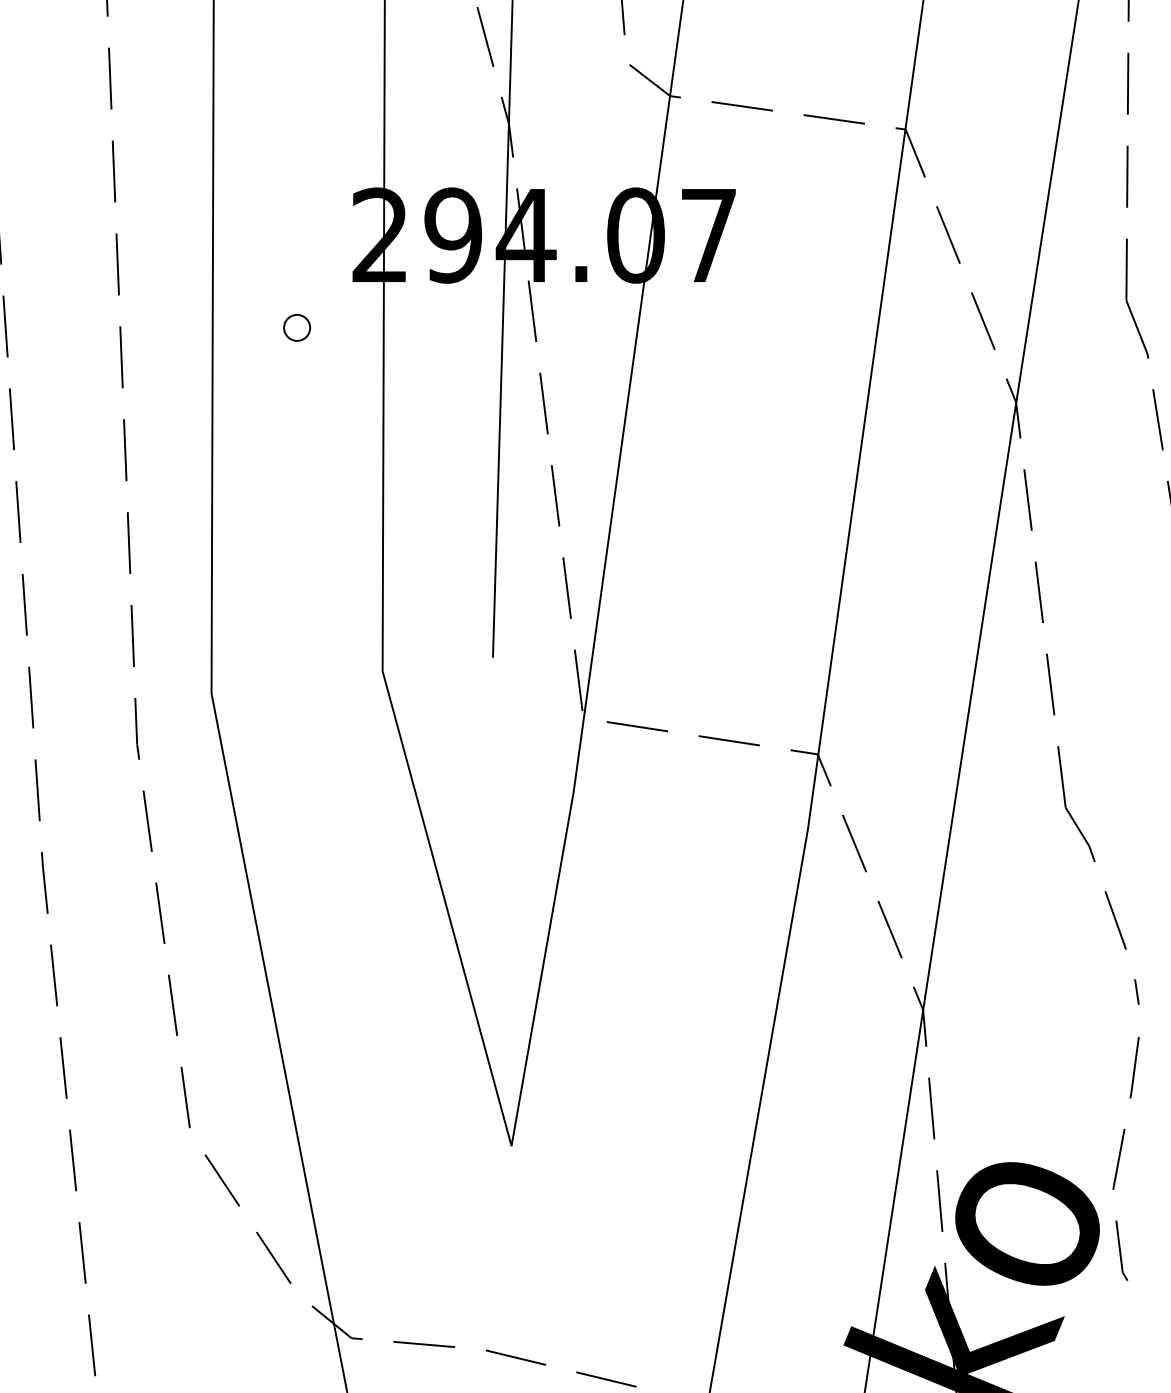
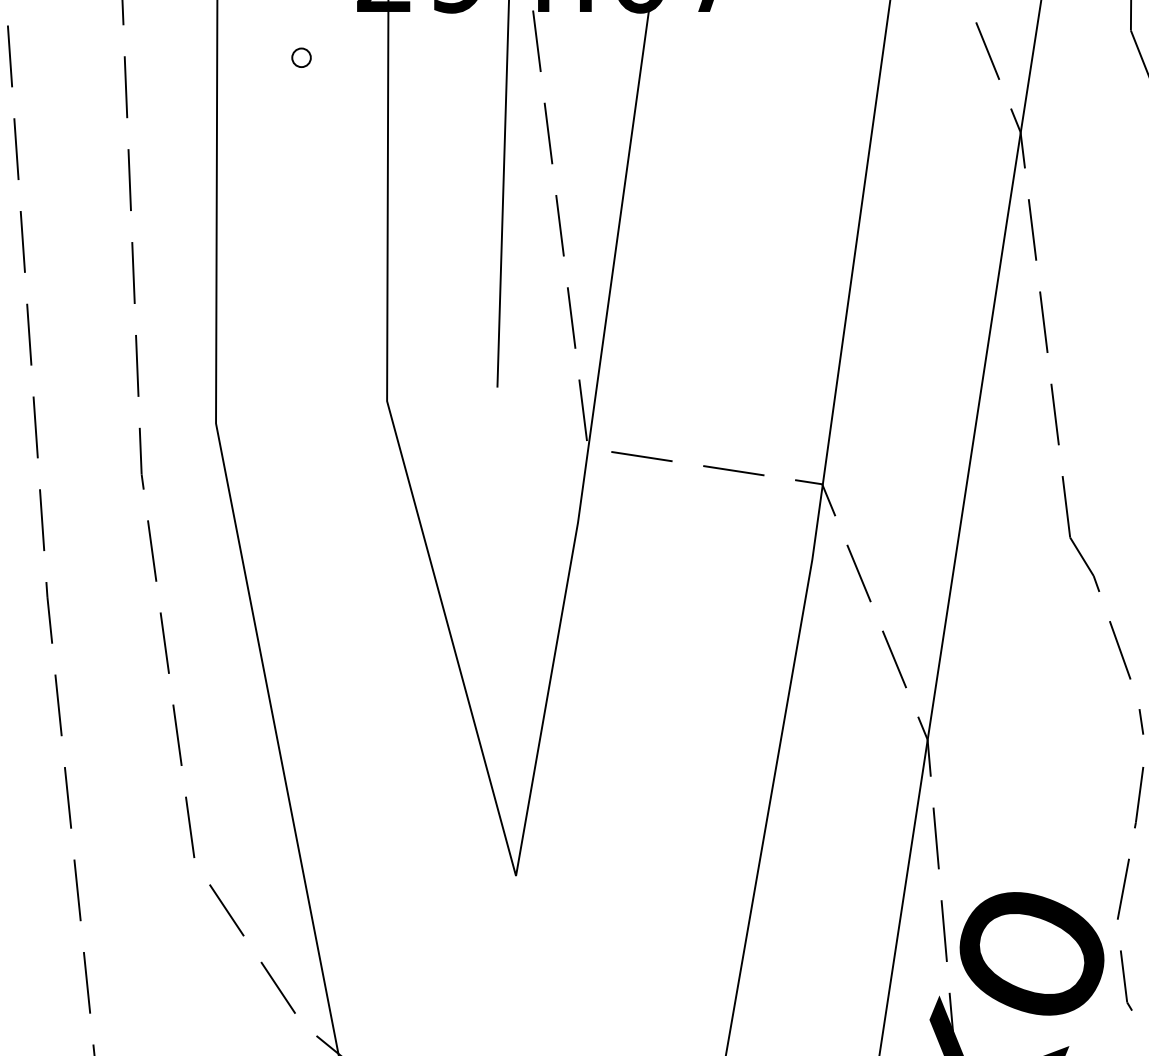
part: (296, 327) -> (300, 57), size x0.71

